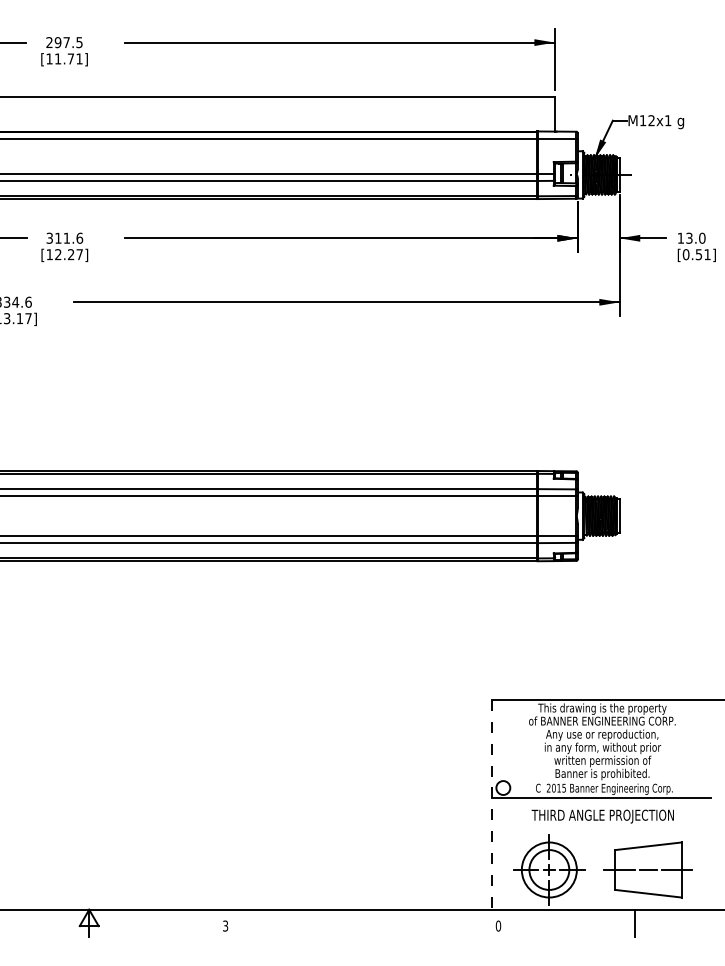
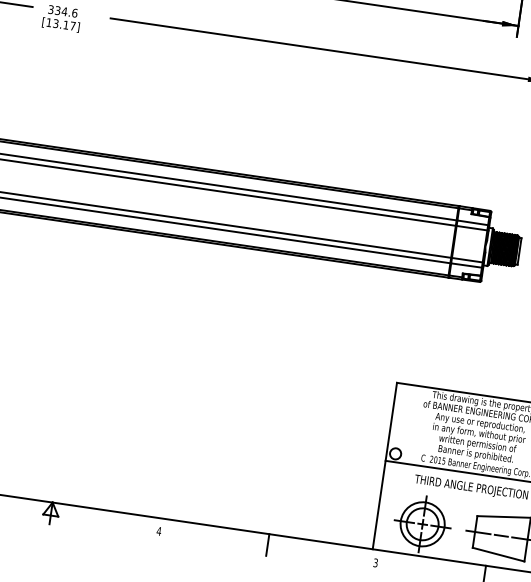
line: (492, 804) -> (385, 465), dashed -> solid
line: (362, 923) -> (268, 545), added
text: (225, 925) -> (159, 530), 3 -> 4
text: (498, 925) -> (375, 562), 0 -> 3

